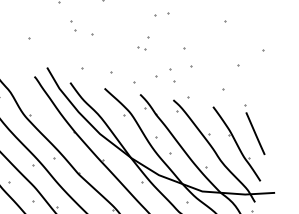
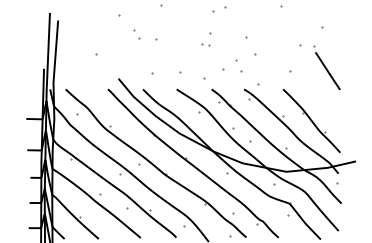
part: (254, 129) -> (326, 67), moved

